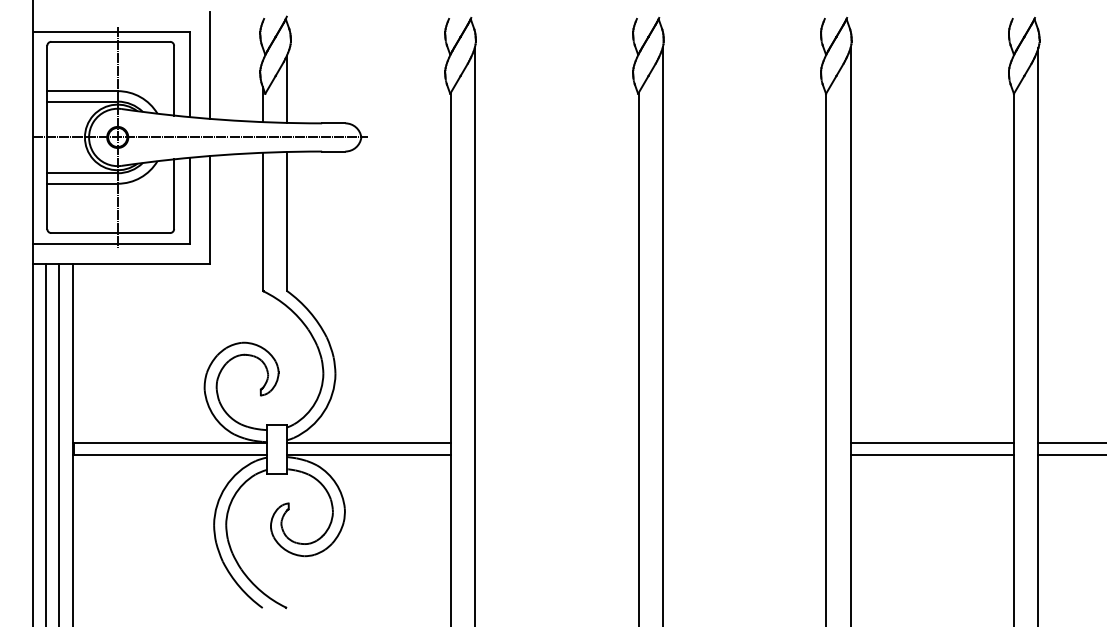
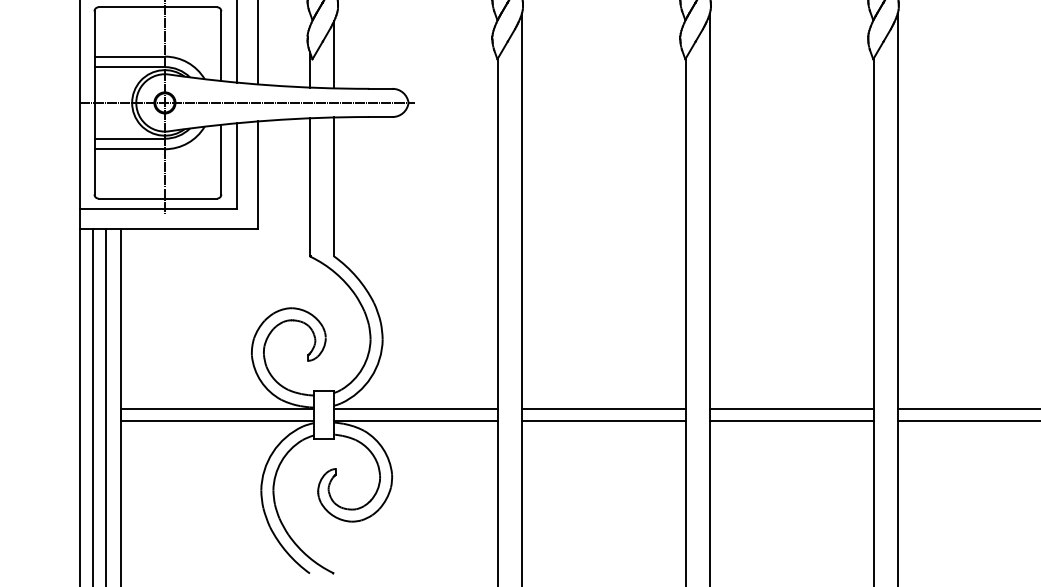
line: (556, 443) -> (603, 408), added
line: (744, 443) -> (791, 408), added
line: (556, 455) -> (603, 420), added
line: (744, 455) -> (791, 420), added

